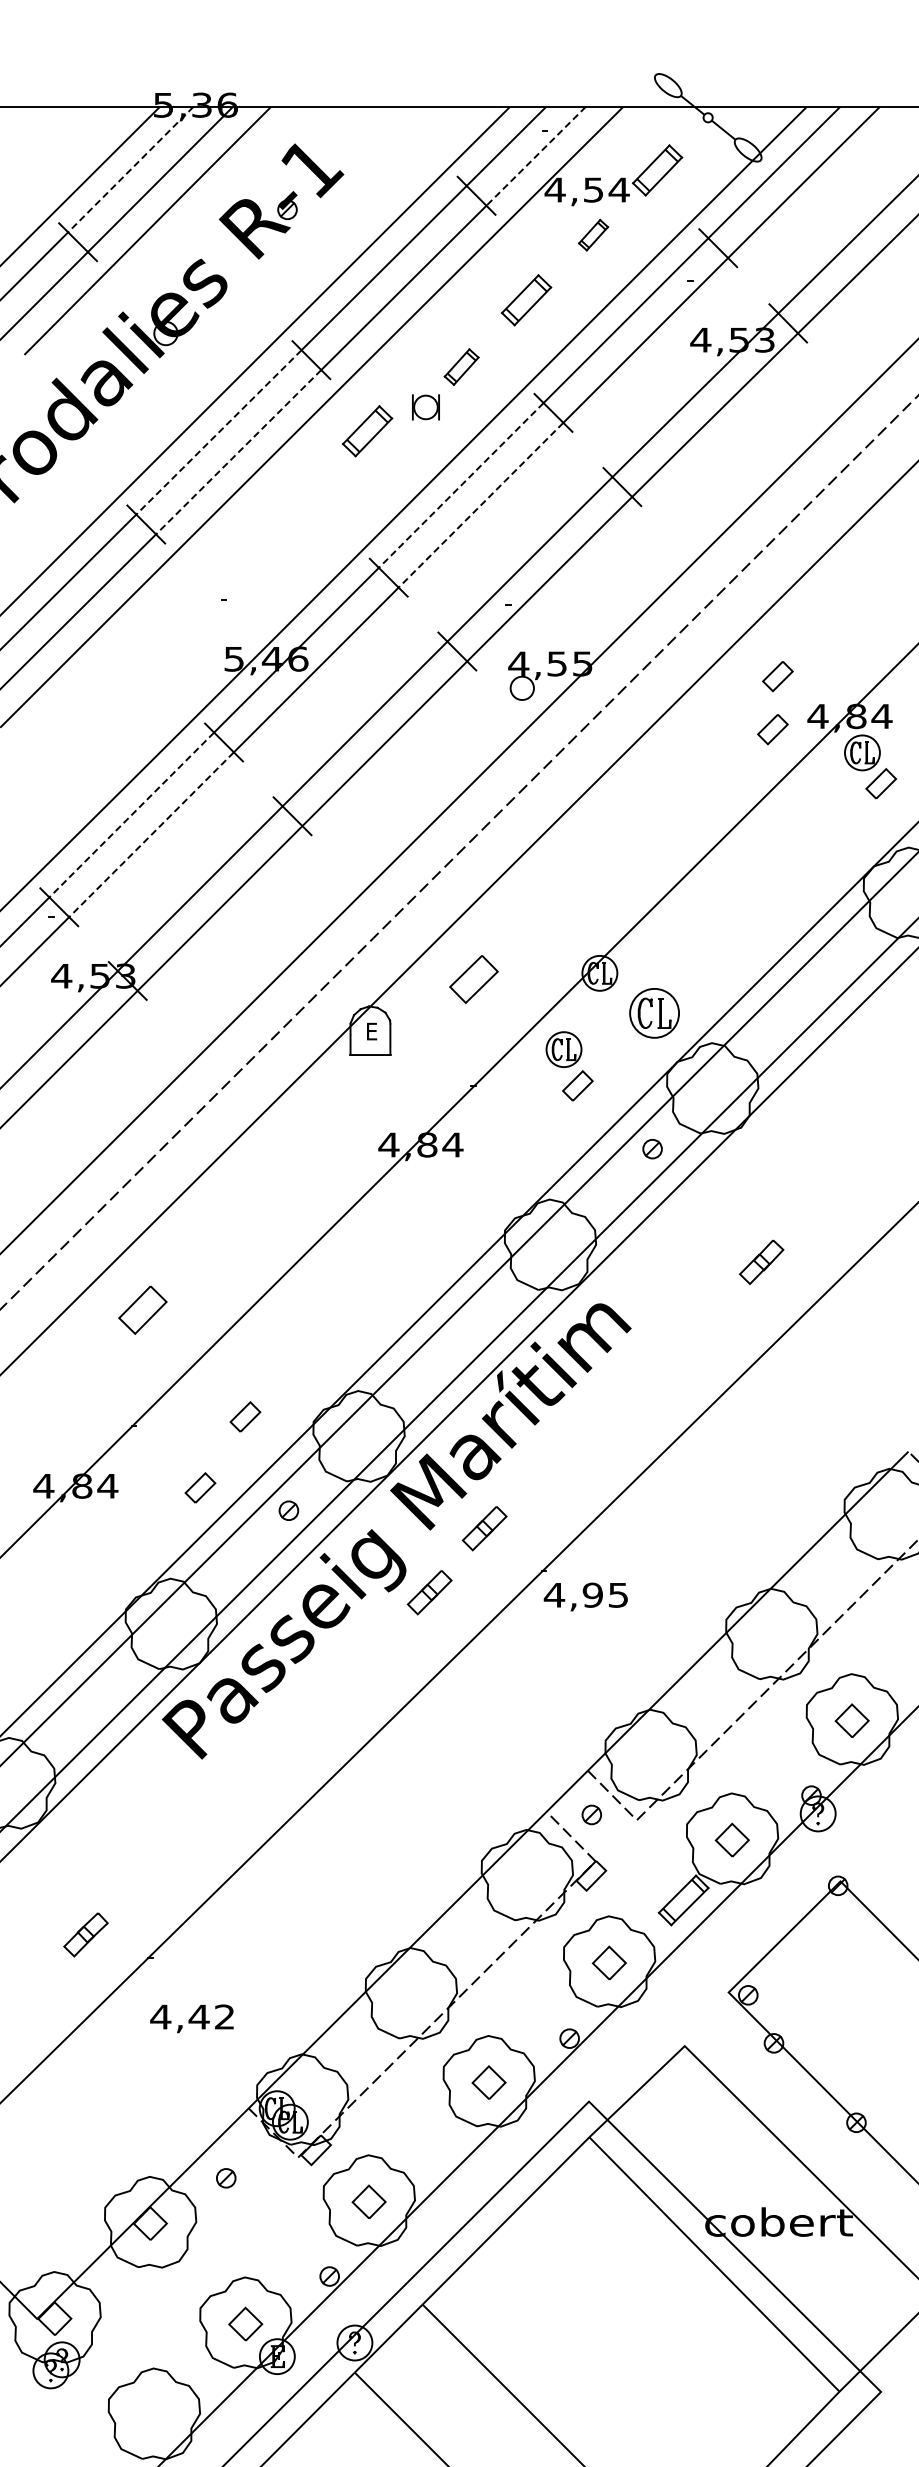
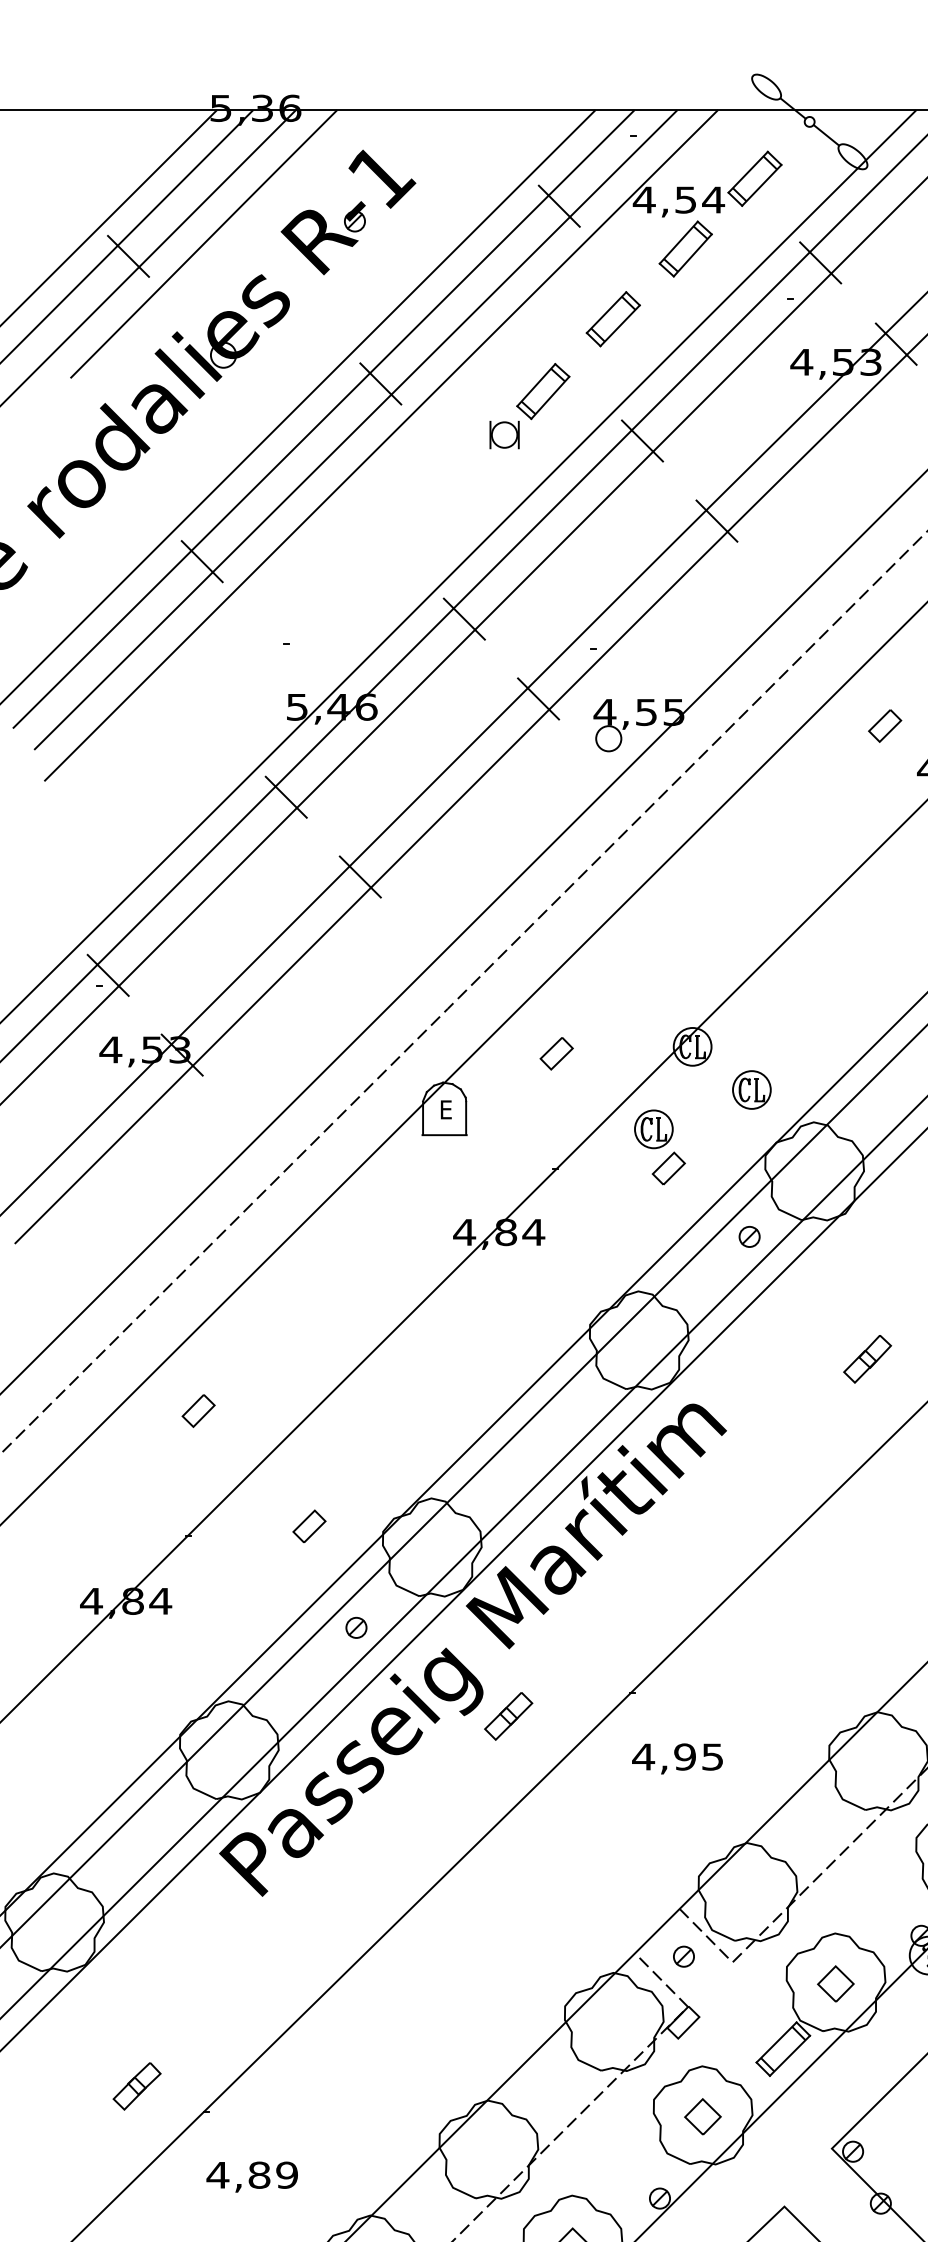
line: (535, 157) -> (623, 164), dashed -> solid
line: (130, 169) -> (185, 177), dashed -> solid
part: (593, 234) -> (685, 248), size x1.67
part: (461, 366) -> (543, 390), size x1.43
part: (367, 431) -> (441, 461), removed
line: (218, 432) -> (280, 462), dashed -> solid
line: (238, 452) -> (301, 483), dashed -> solid
line: (460, 486) -> (541, 520), dashed -> solid
line: (480, 506) -> (563, 542), dashed -> solid
part: (772, 729) -> (879, 783), removed
line: (131, 815) -> (186, 876), dashed -> solid
line: (151, 835) -> (207, 897), dashed -> solid
part: (474, 979) -> (557, 1053), size x0.62
part: (654, 1012) -> (751, 1089), size x0.71
part: (142, 1309) -> (198, 1410), size x0.62
part: (200, 1487) -> (260, 1602), removed
part: (484, 1528) -> (567, 1647), removed
text: (585, 1596) -> (677, 1758), moved
text: (211, 2016) -> (272, 2174), 4,42 -> 4,89

